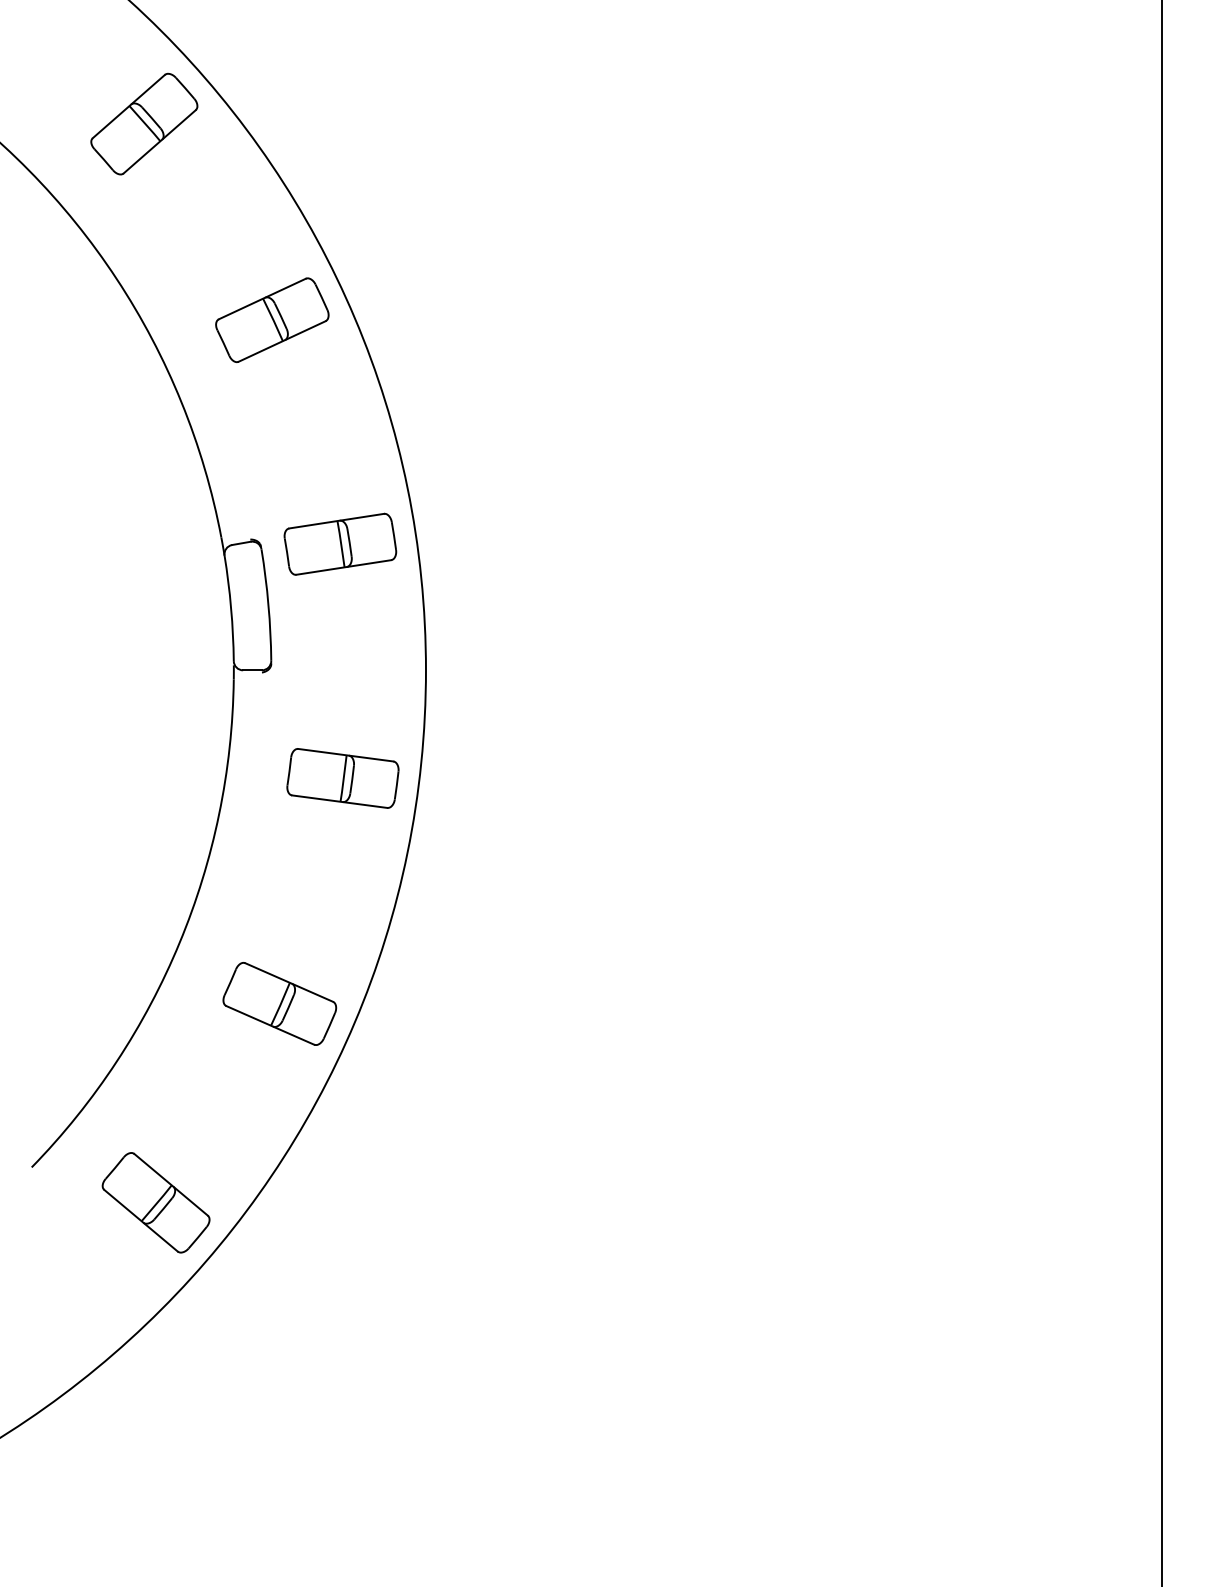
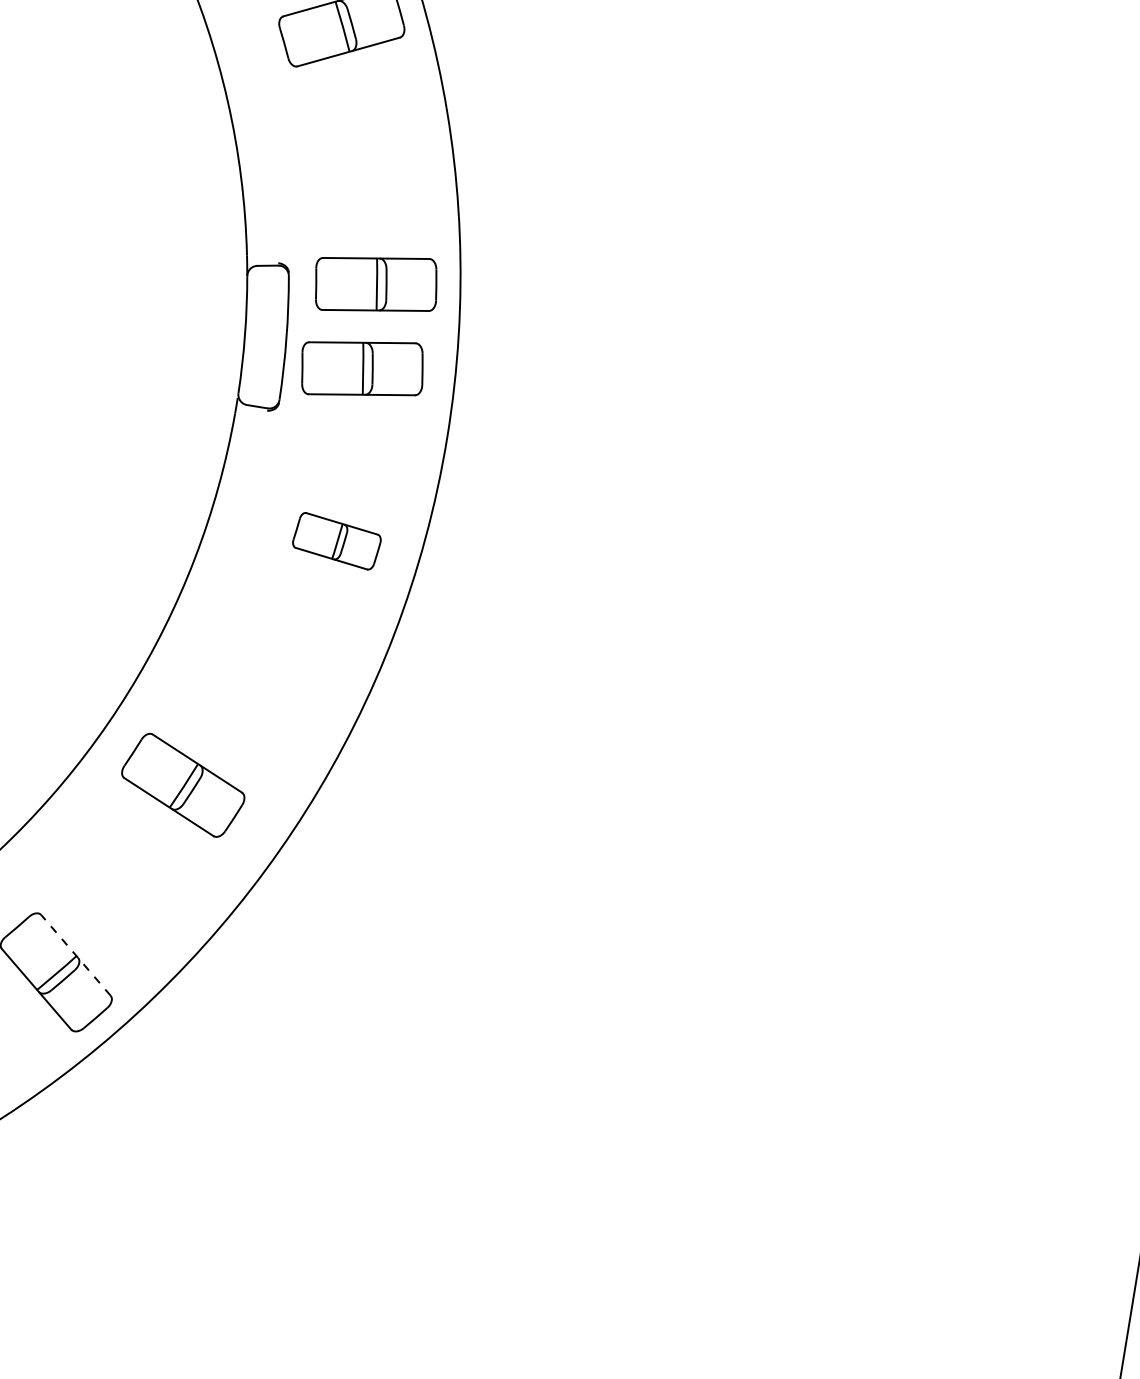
part: (340, 620) -> (362, 367), added
part: (342, 778) -> (336, 541), size x0.7
part: (279, 1003) -> (183, 784), moved
line: (171, 1184) -> (76, 955), solid -> dashed

